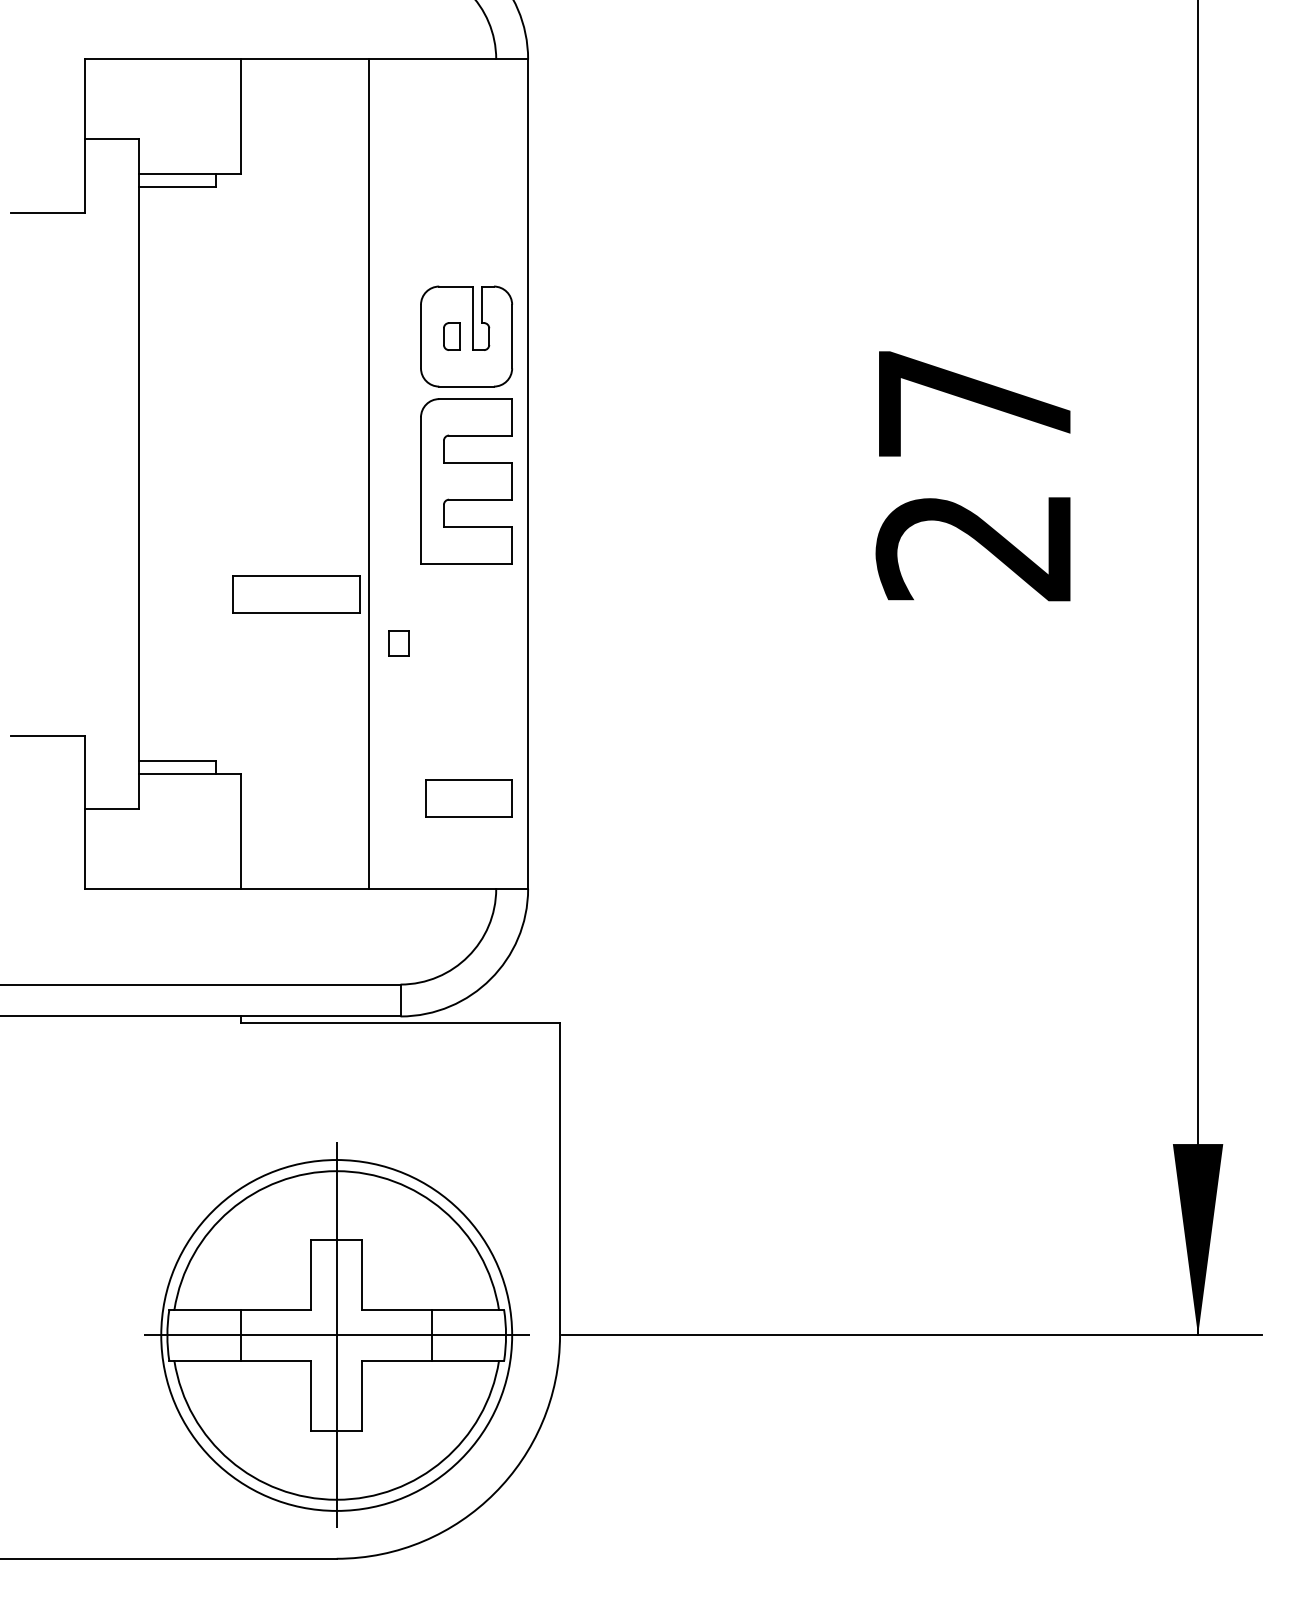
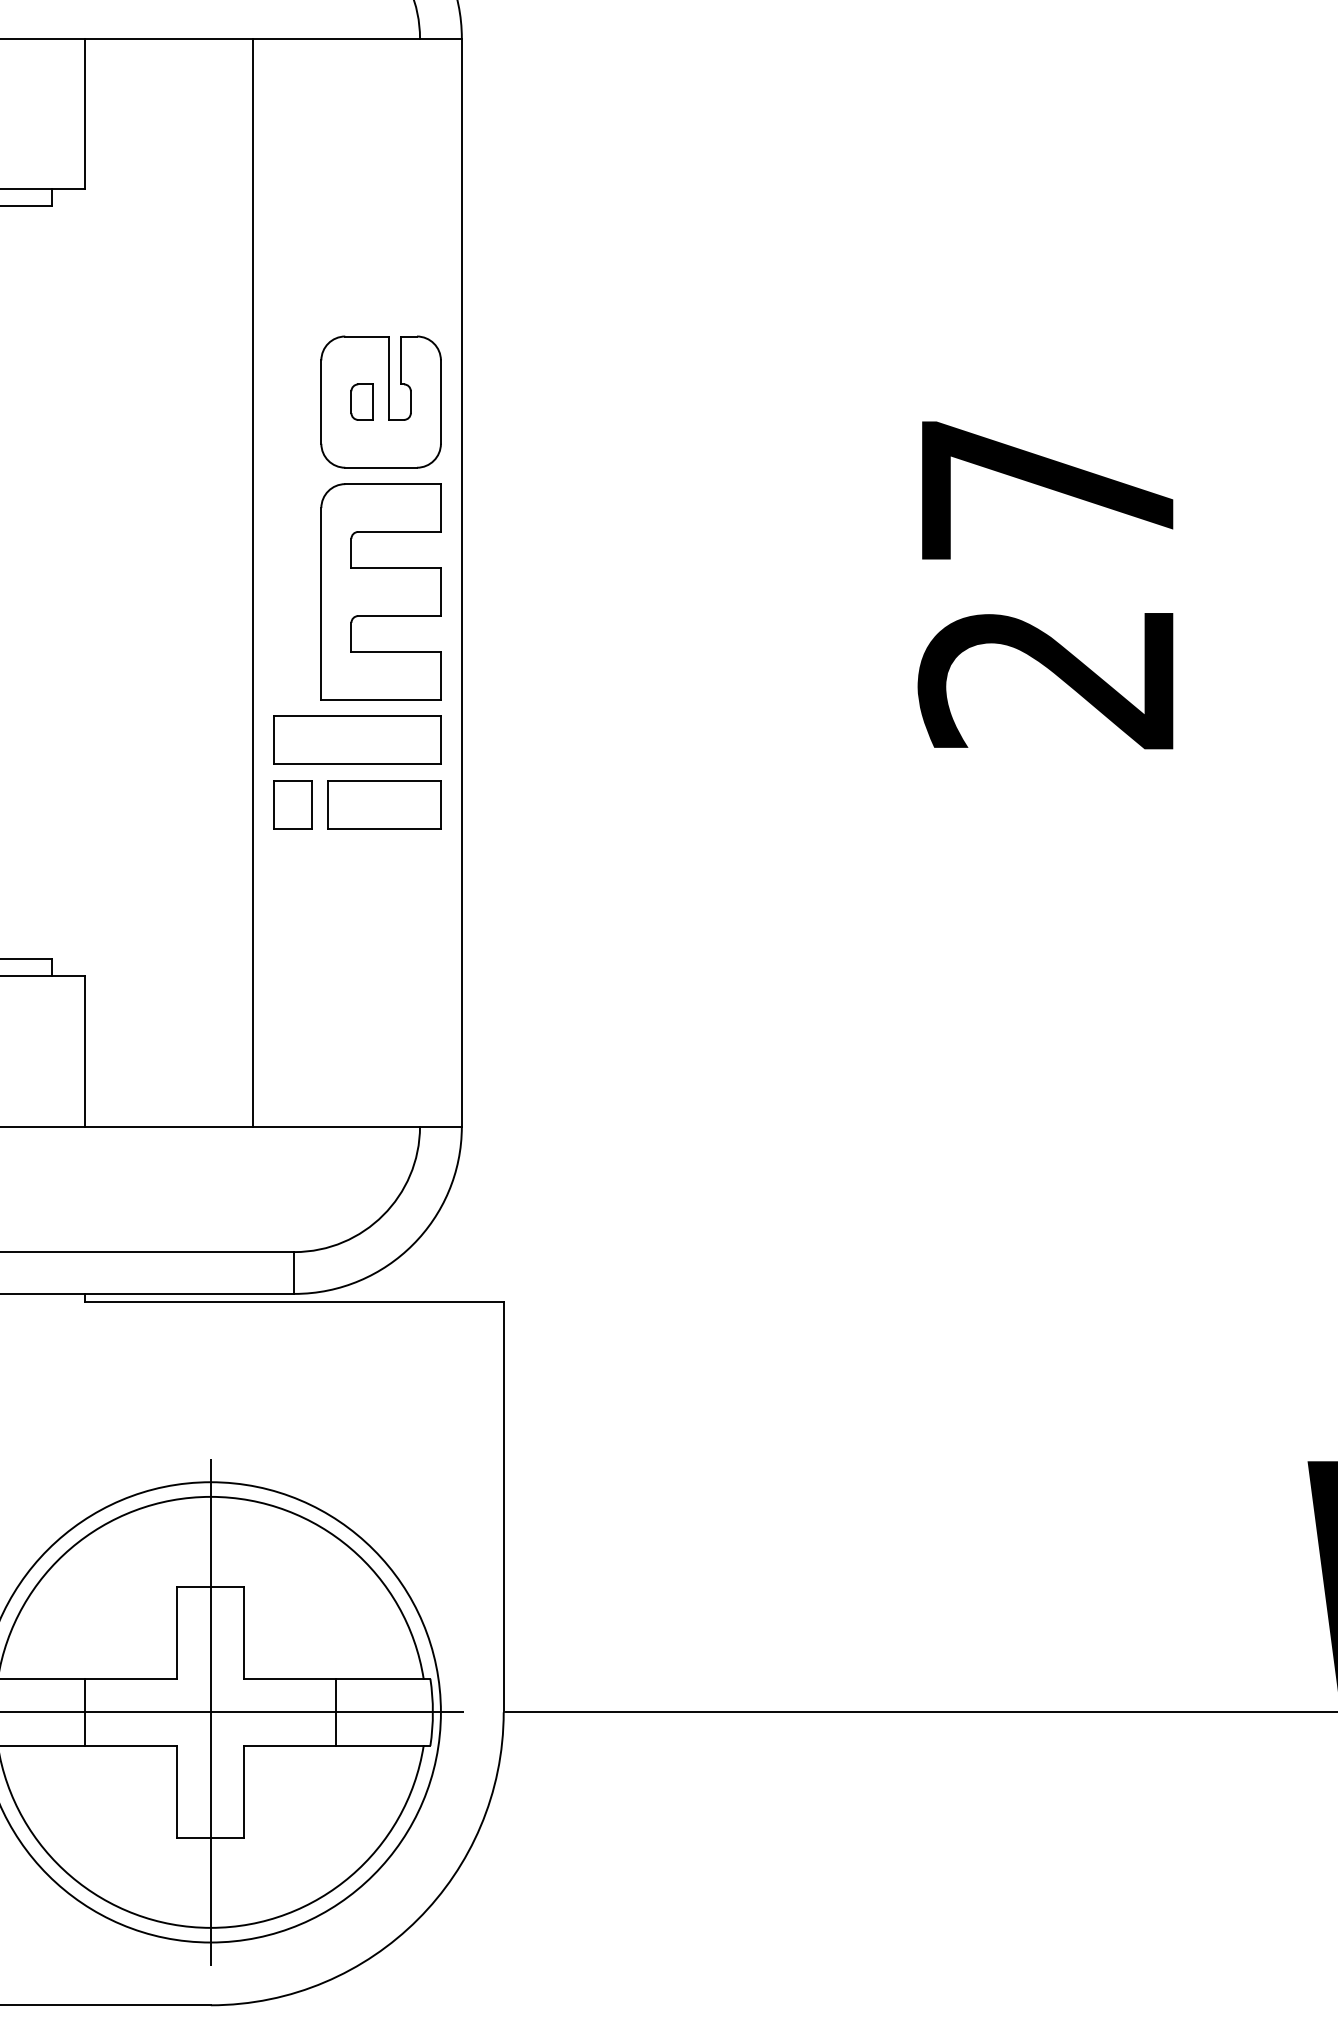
part: (296, 594) -> (357, 740), moved
part: (399, 643) -> (293, 804), size x1.43
part: (468, 798) -> (383, 804), moved

